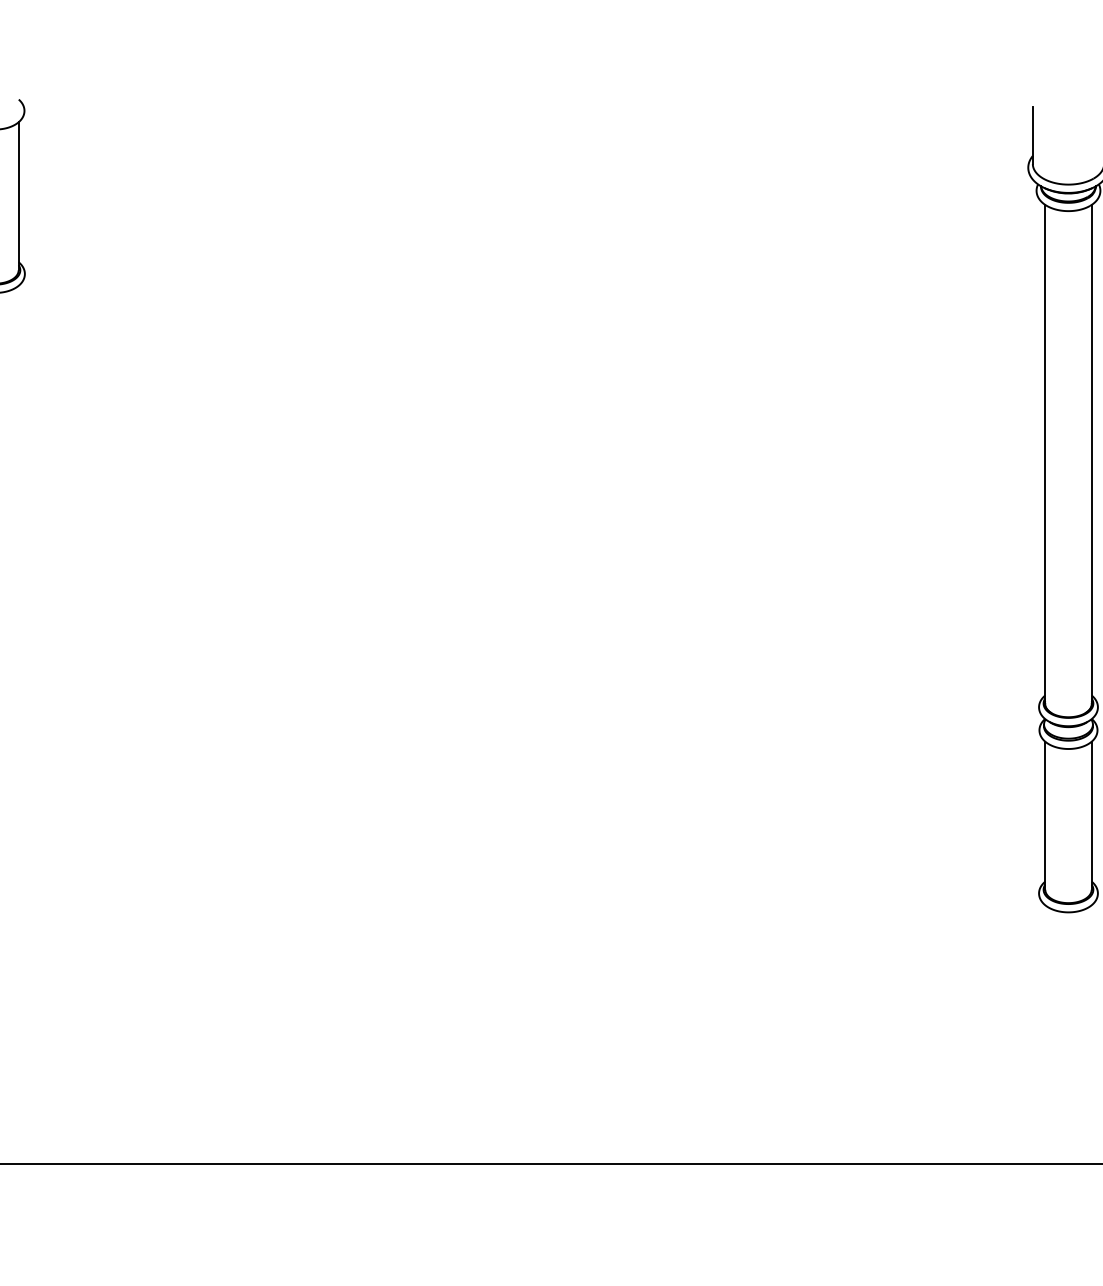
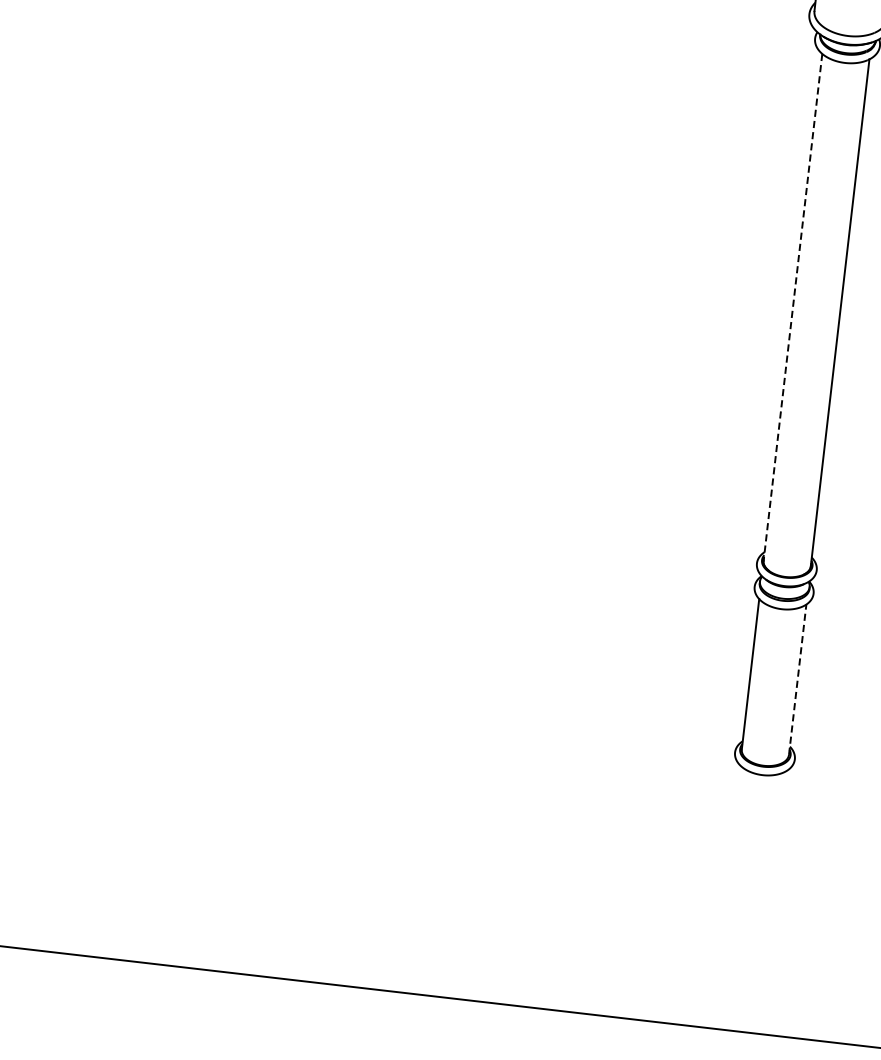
line: (1045, 455) -> (793, 308), solid -> dashed
line: (1091, 815) -> (797, 679), solid -> dashed

